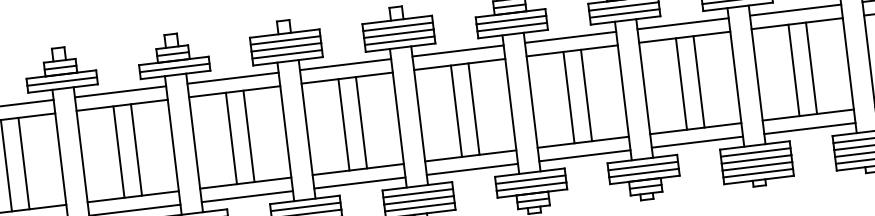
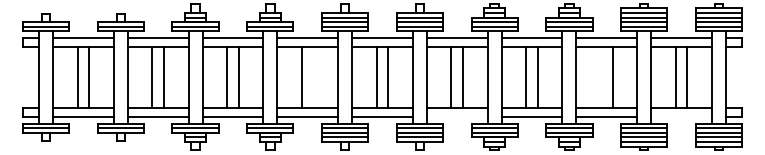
line: (680, 84) -> (600, 77), removed
line: (809, 128) -> (681, 116), removed
line: (248, 136) -> (313, 77), removed
line: (471, 169) -> (456, 116), removed

